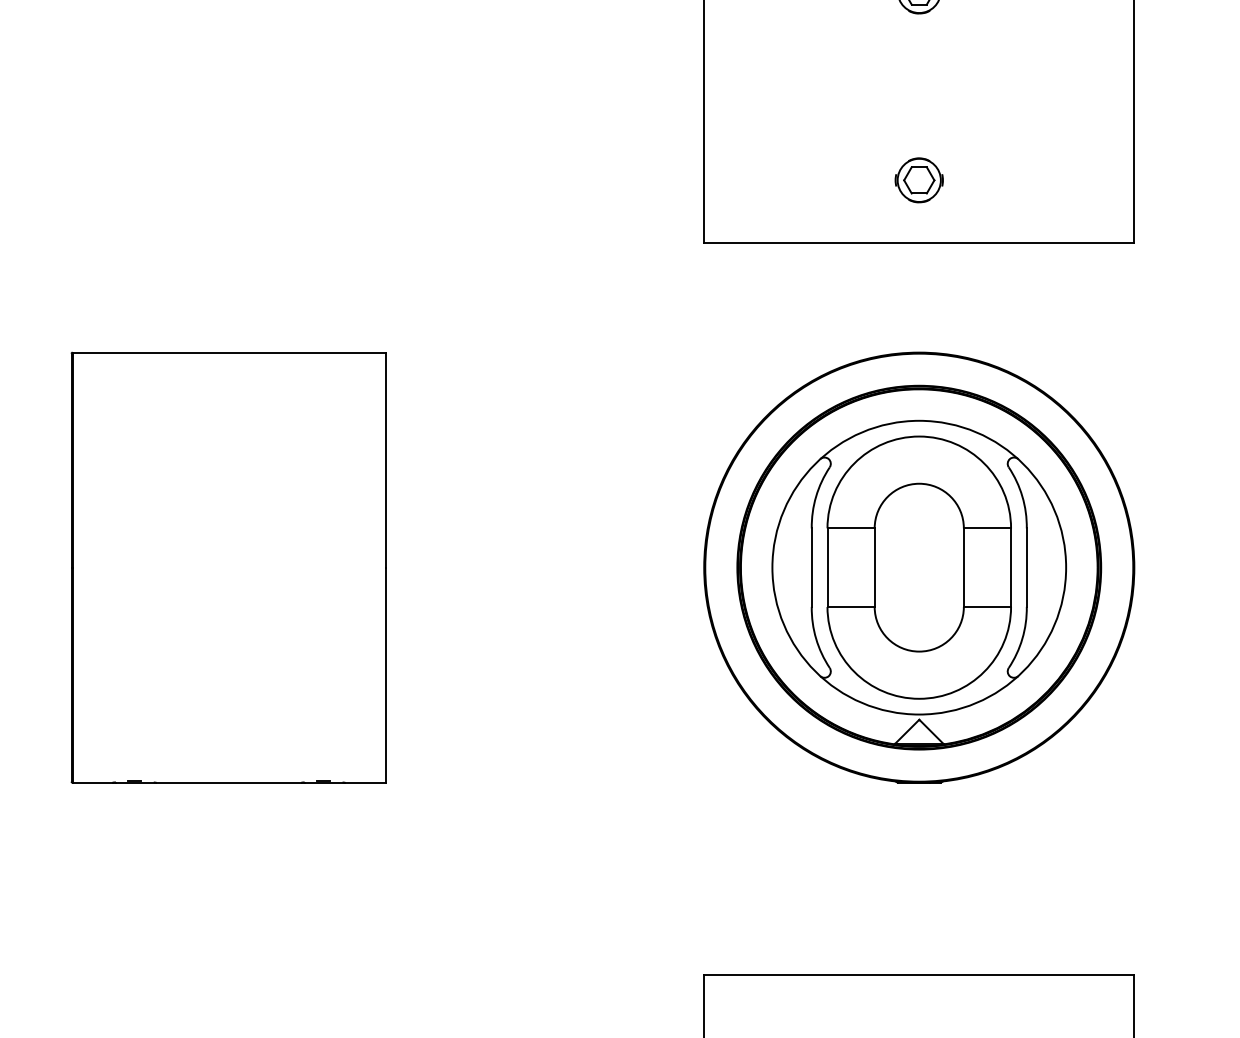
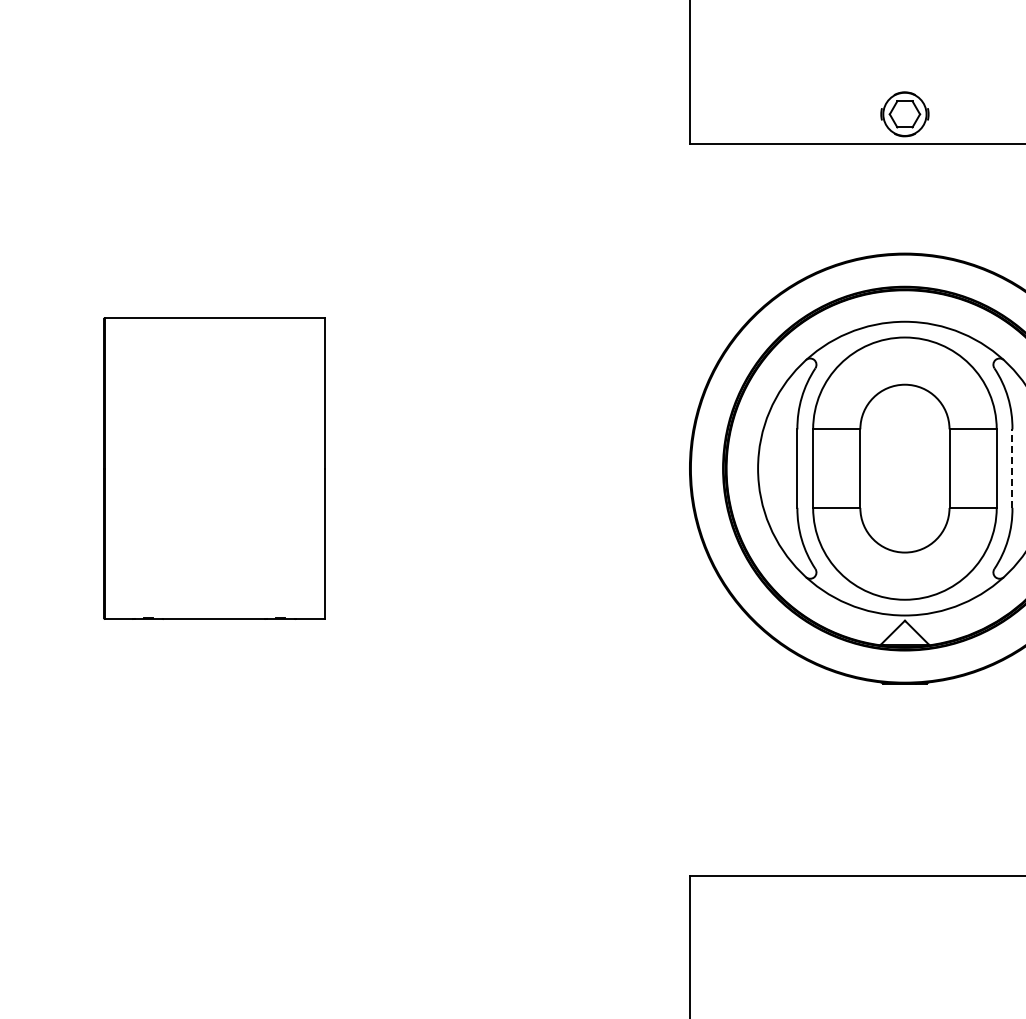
part: (918, 180) -> (904, 114), moved
part: (228, 567) -> (214, 468), size x0.7
line: (1026, 567) -> (1012, 468), solid -> dashed

